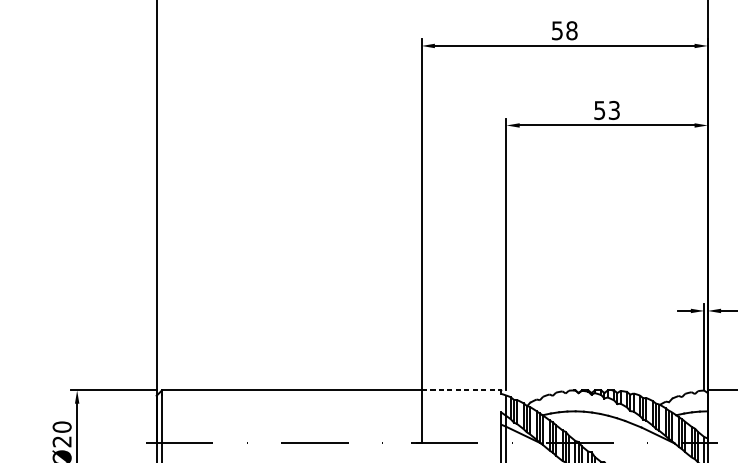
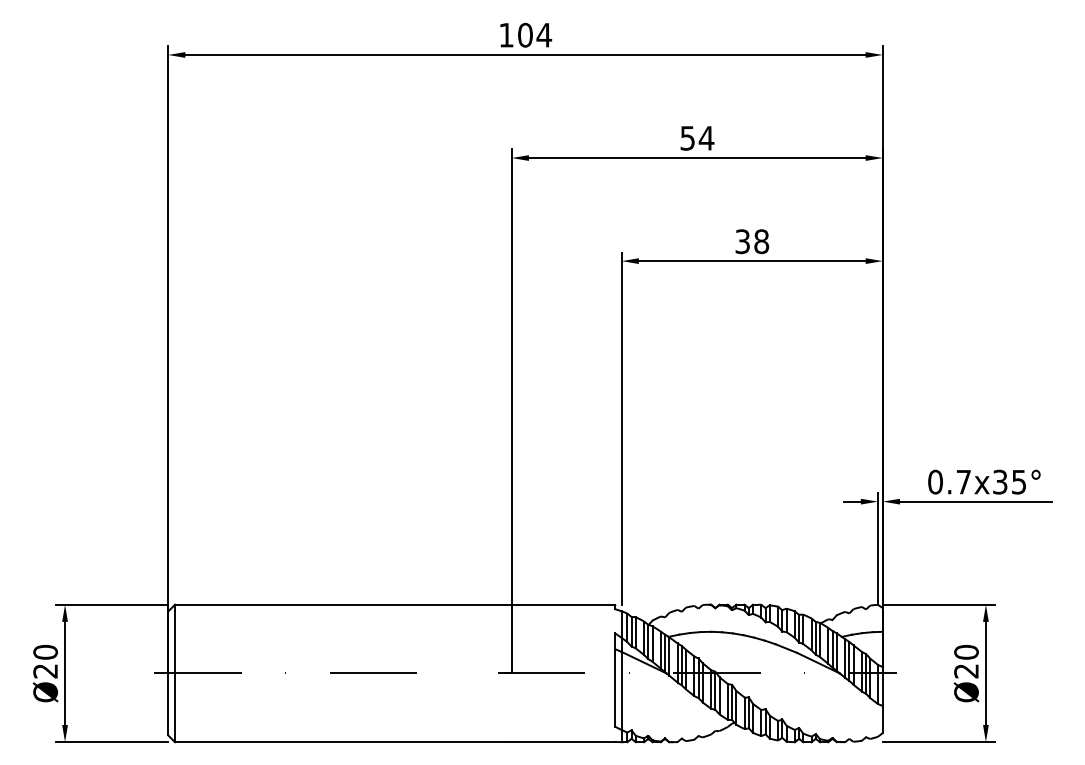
text: (571, 30) -> (706, 138), 58 -> 54
text: (607, 110) -> (752, 241), 53 -> 38
line: (461, 390) -> (563, 604), dashed -> solid

